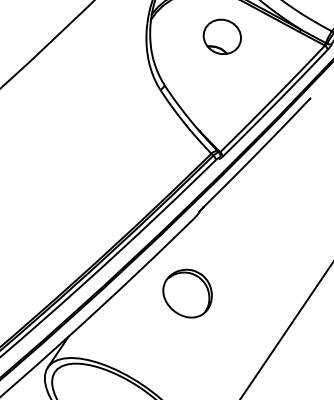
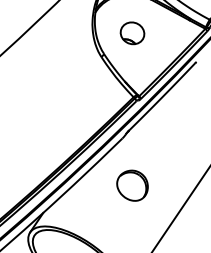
part: (222, 37) -> (132, 33), moved
part: (187, 293) -> (132, 185), moved

